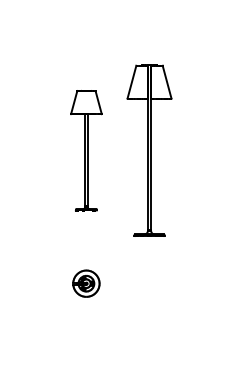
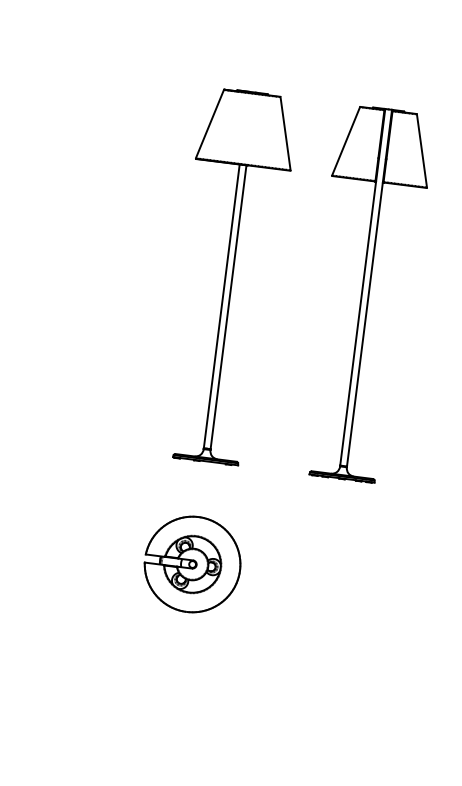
part: (86, 150) -> (229, 276), size x1.43
part: (86, 283) -> (192, 563), size x1.67

